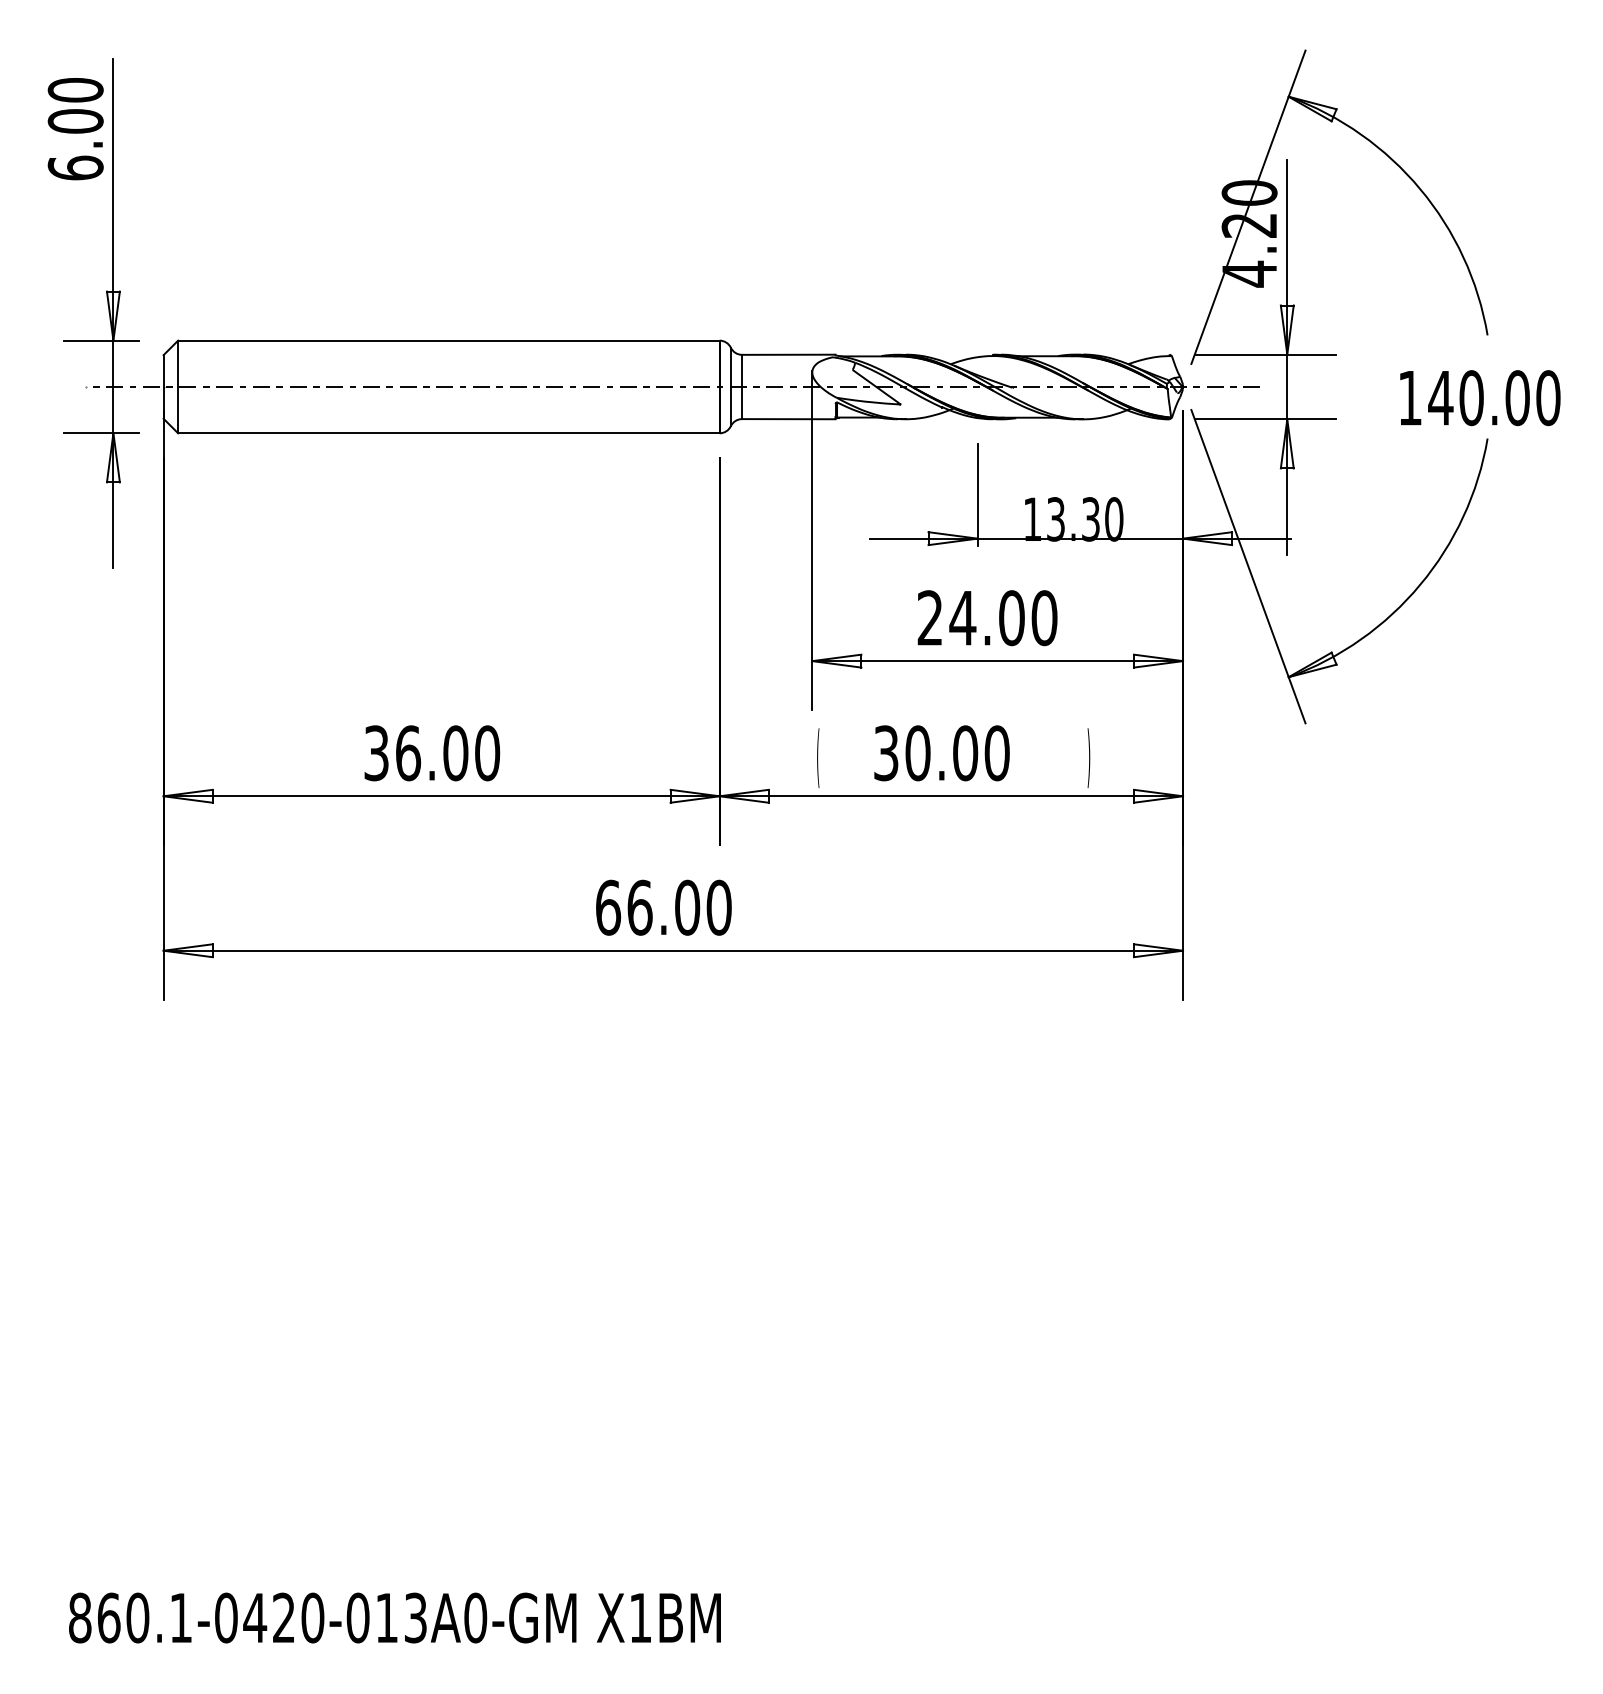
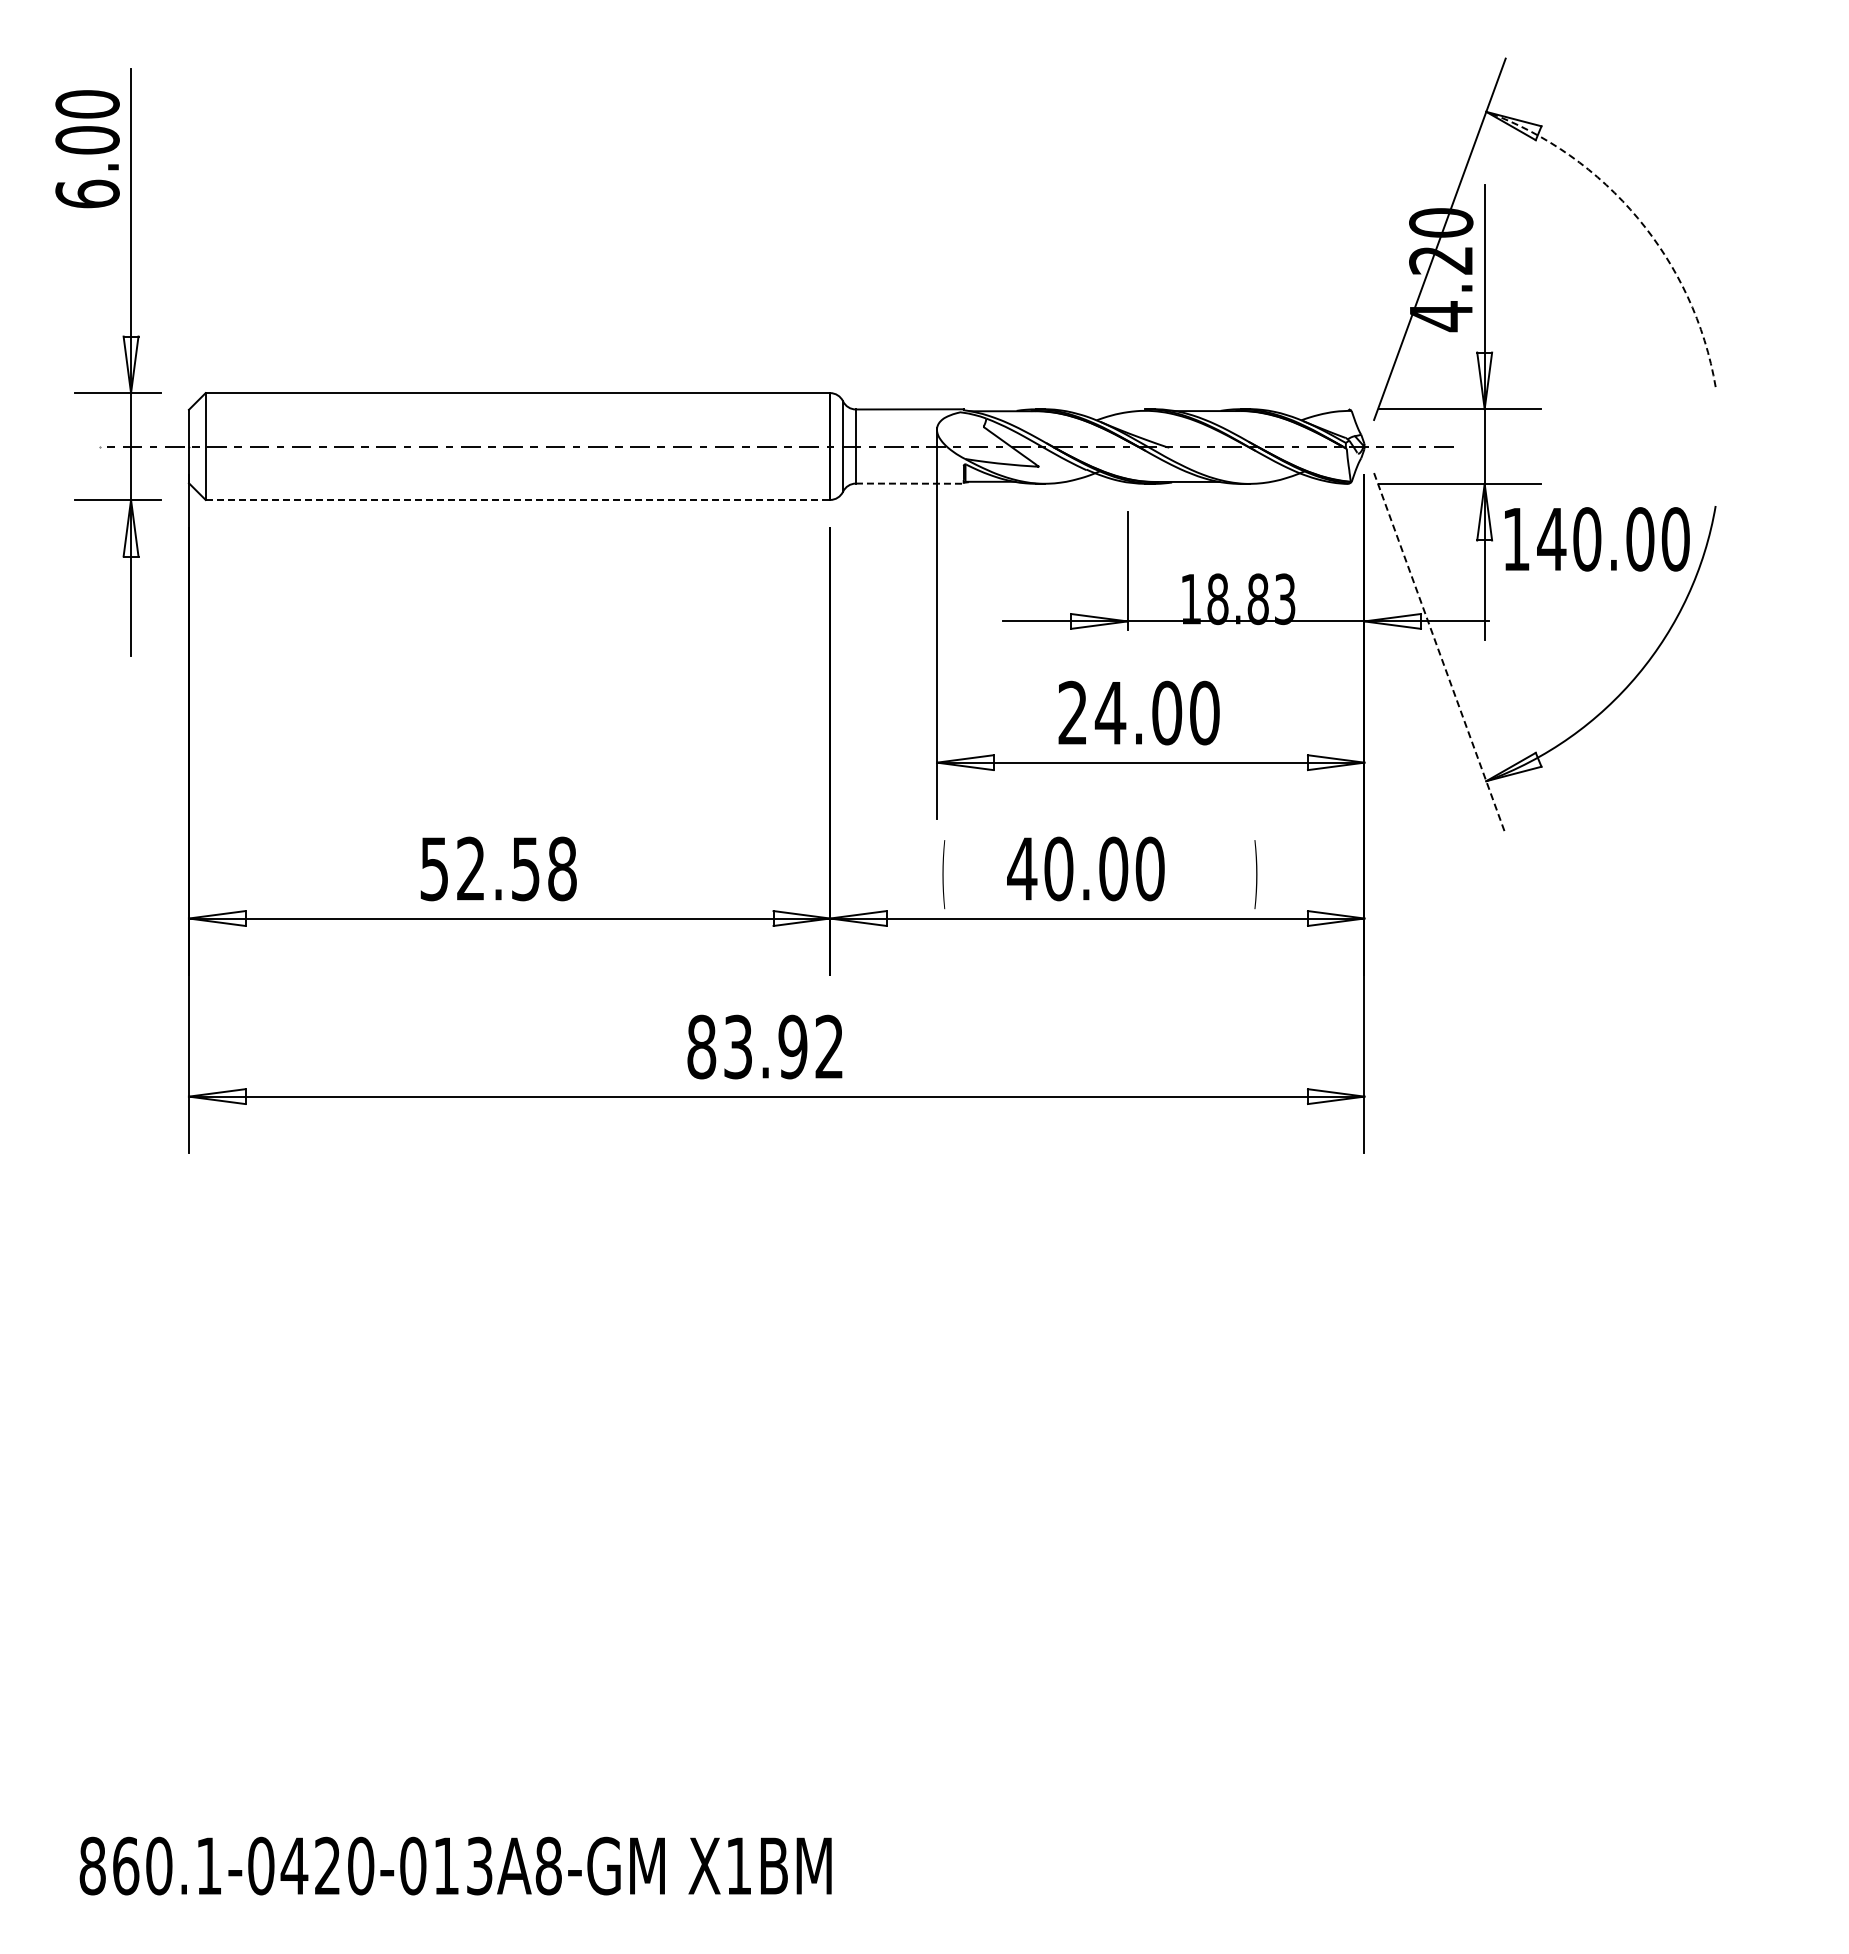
arc: (1420, 189) -> (1638, 218), solid -> dashed
text: (1480, 398) -> (1597, 539), moved
line: (788, 419) -> (909, 483), solid -> dashed
line: (449, 432) -> (518, 499), solid -> dashed
text: (1085, 519) -> (1251, 599), 13.30 -> 18.83
line: (1248, 567) -> (1440, 654), solid -> dashed
text: (432, 752) -> (498, 868), 36.00 -> 52.58
text: (886, 752) -> (1022, 868), 30.00 -> 40.00
text: (663, 907) -> (765, 1046), 66.00 -> 83.92
text: (475, 1618) -> (548, 1866), 860.1-0420-013A0-GM -> 860.1-0420-013A8-GM

